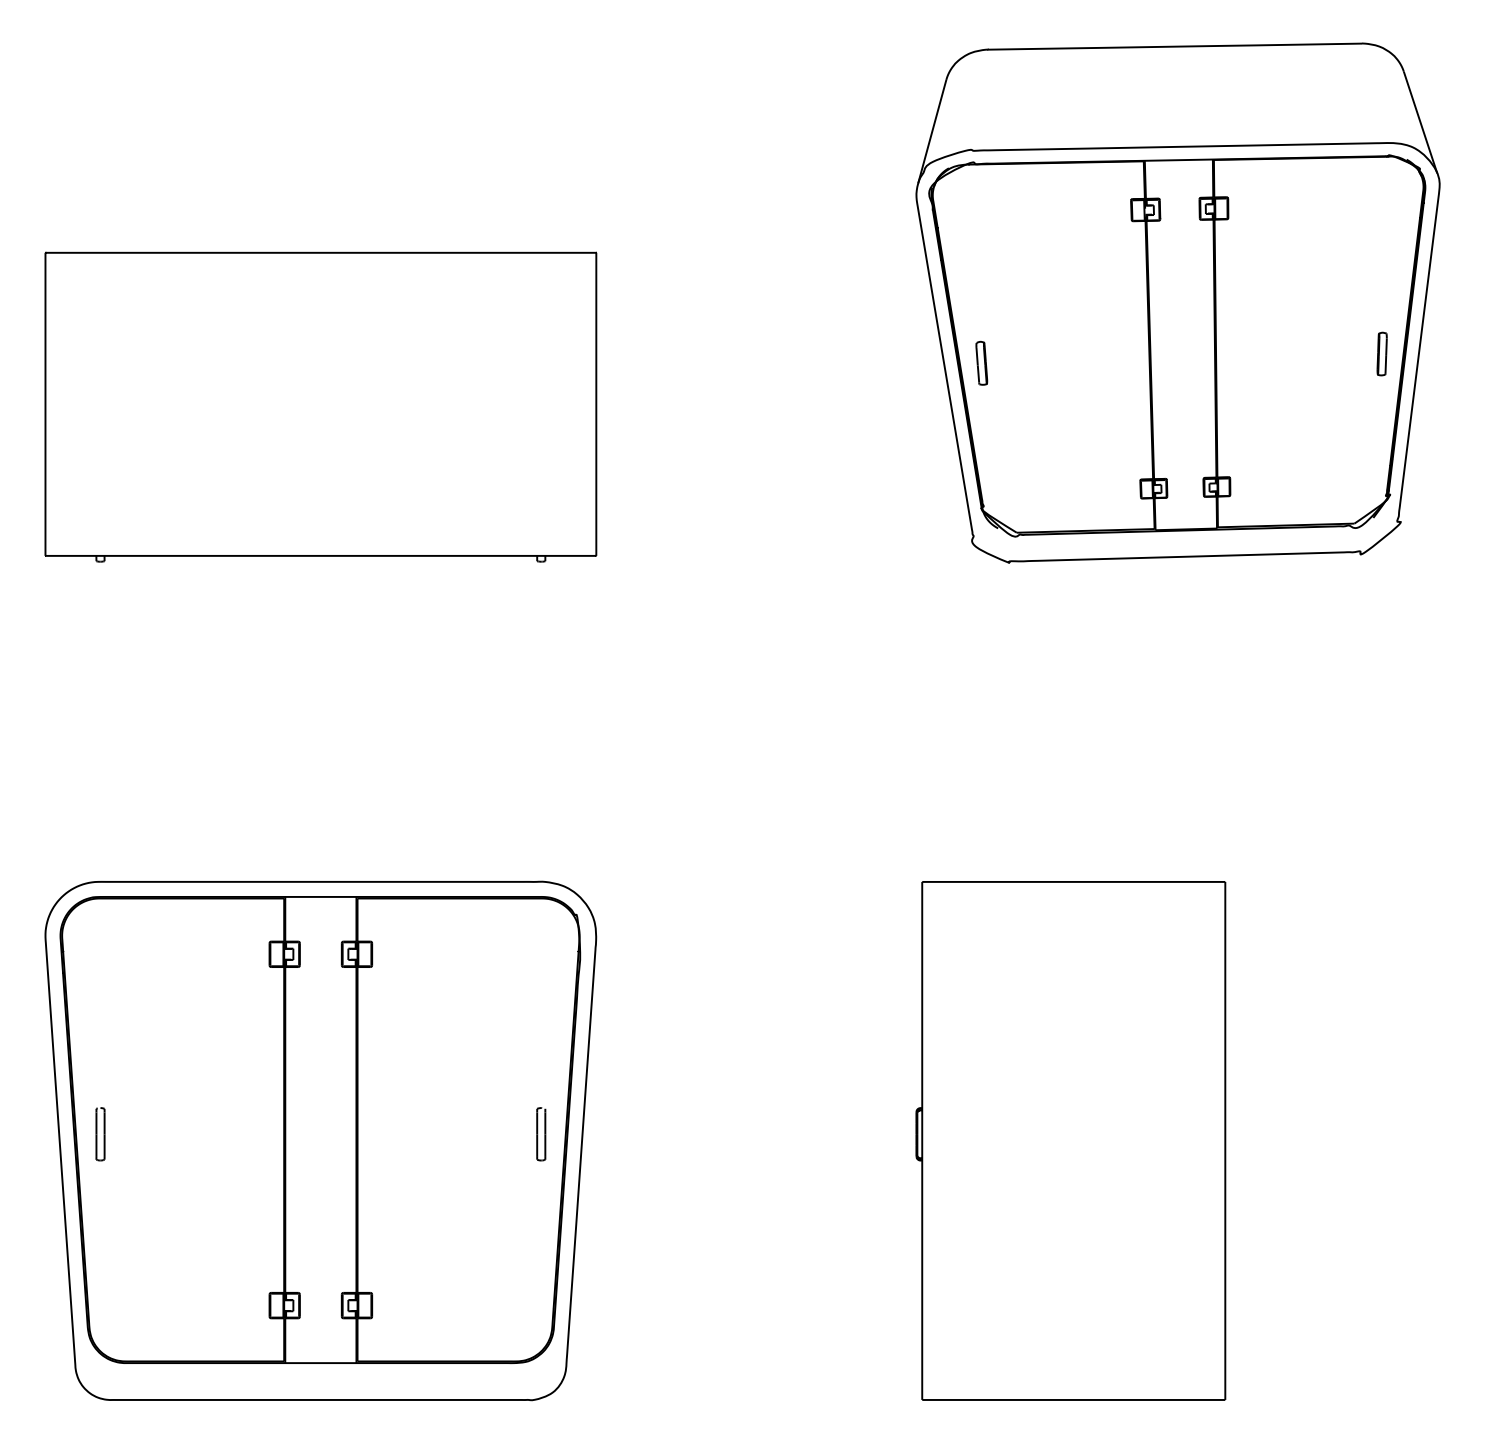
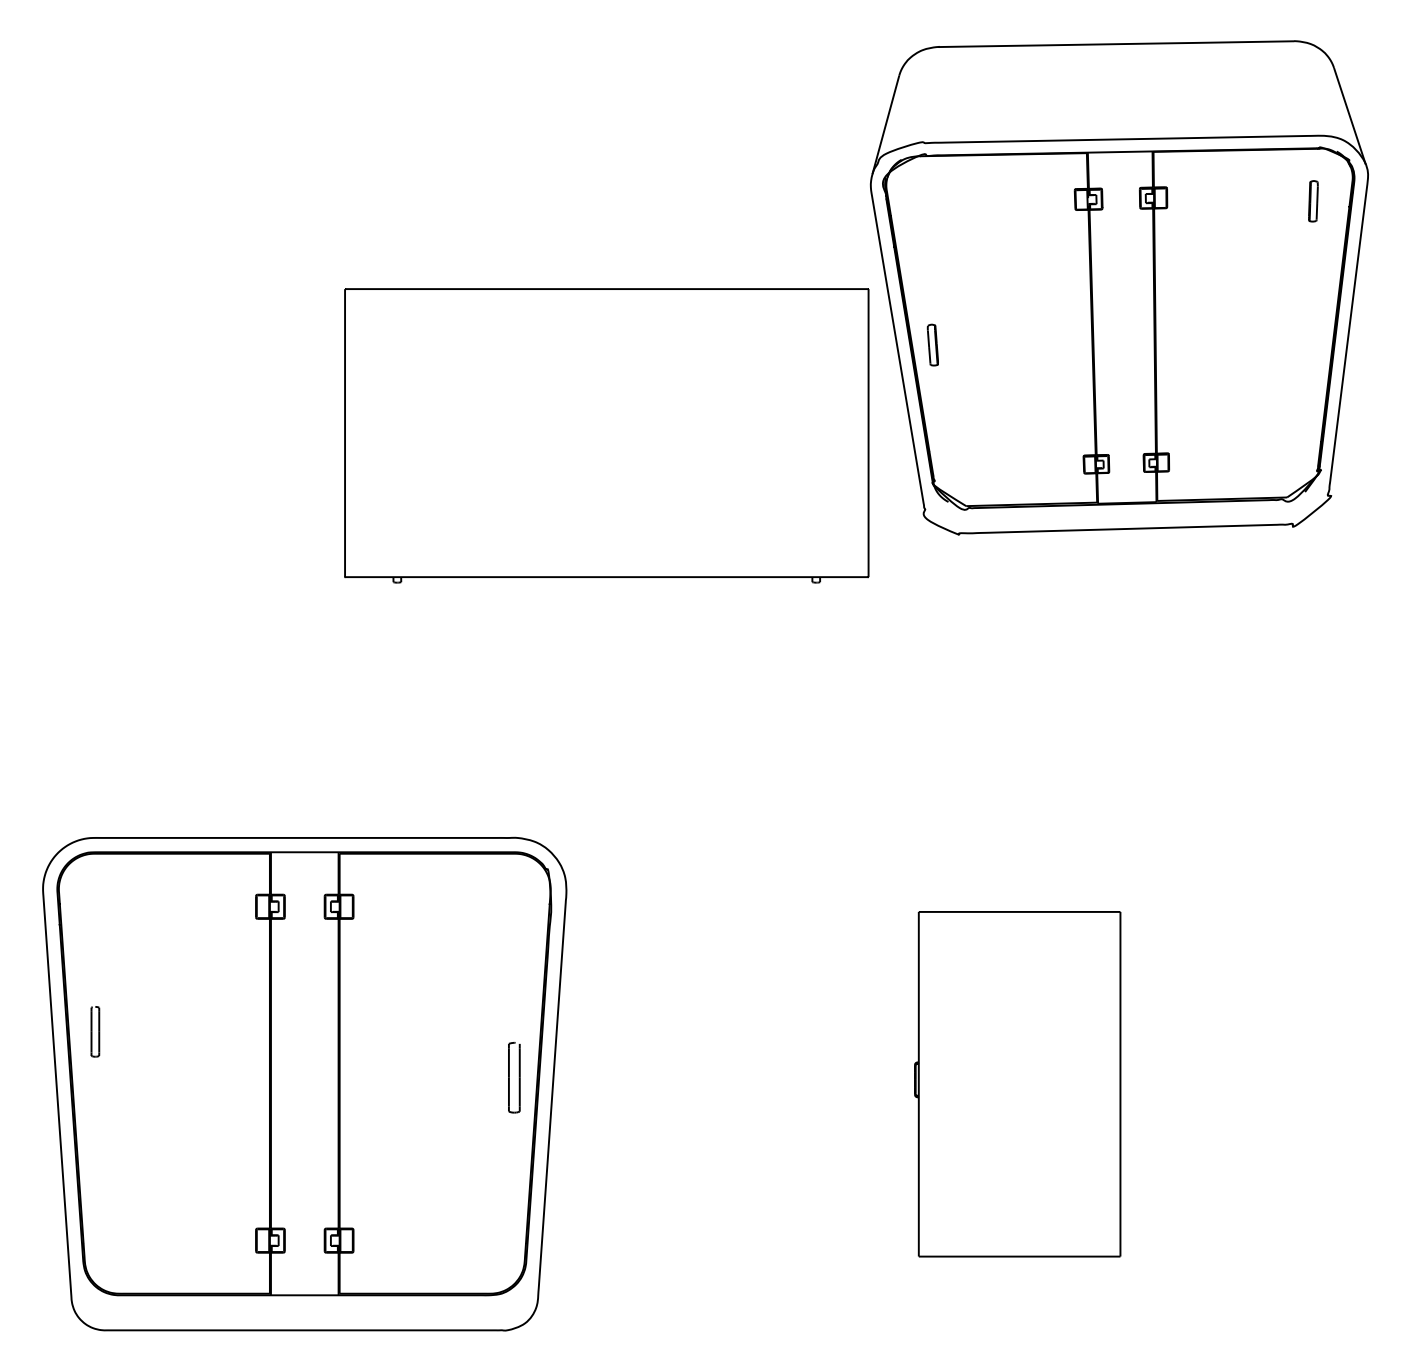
part: (1382, 354) -> (1313, 201), moved
part: (320, 406) -> (606, 435), moved
part: (100, 1133) -> (95, 1031), moved
part: (540, 1133) -> (513, 1077), size x1.4
part: (1070, 1141) -> (1017, 1084), size x0.7

